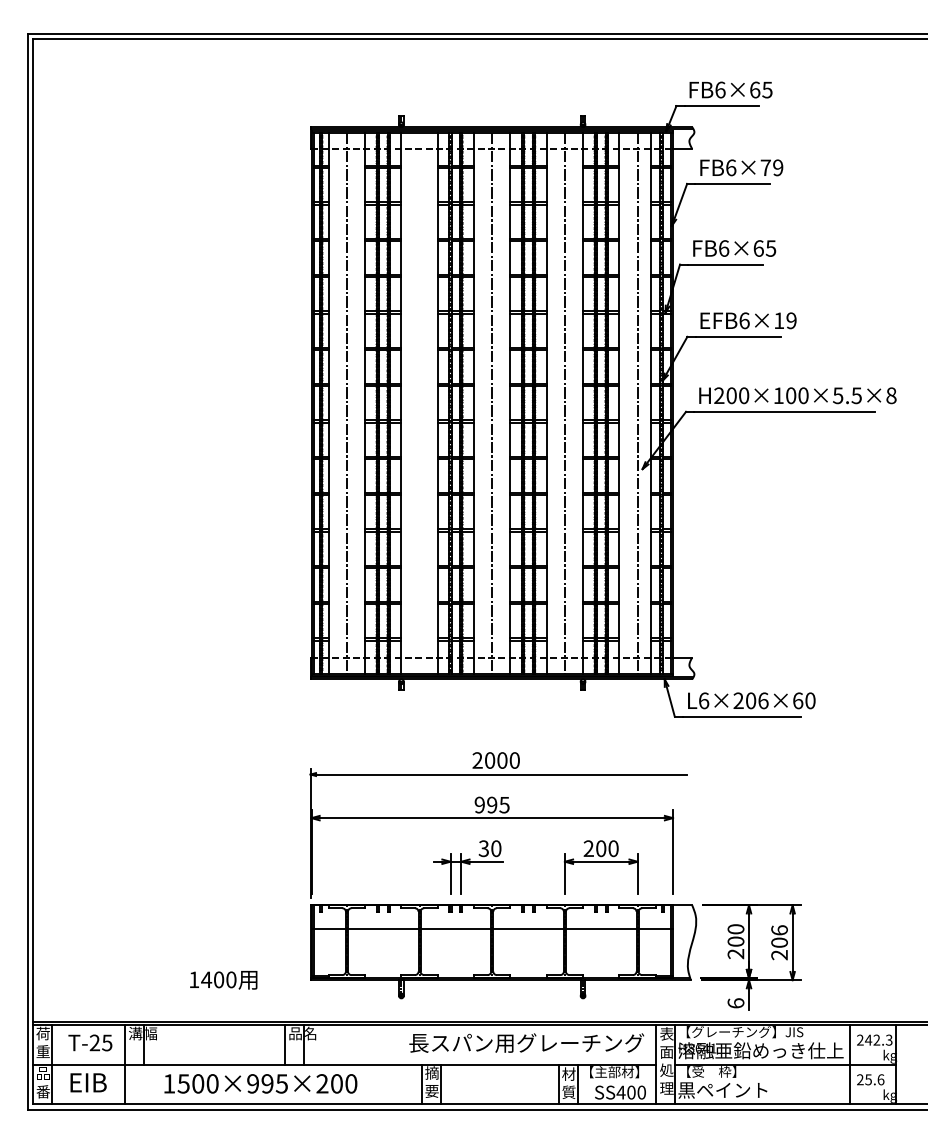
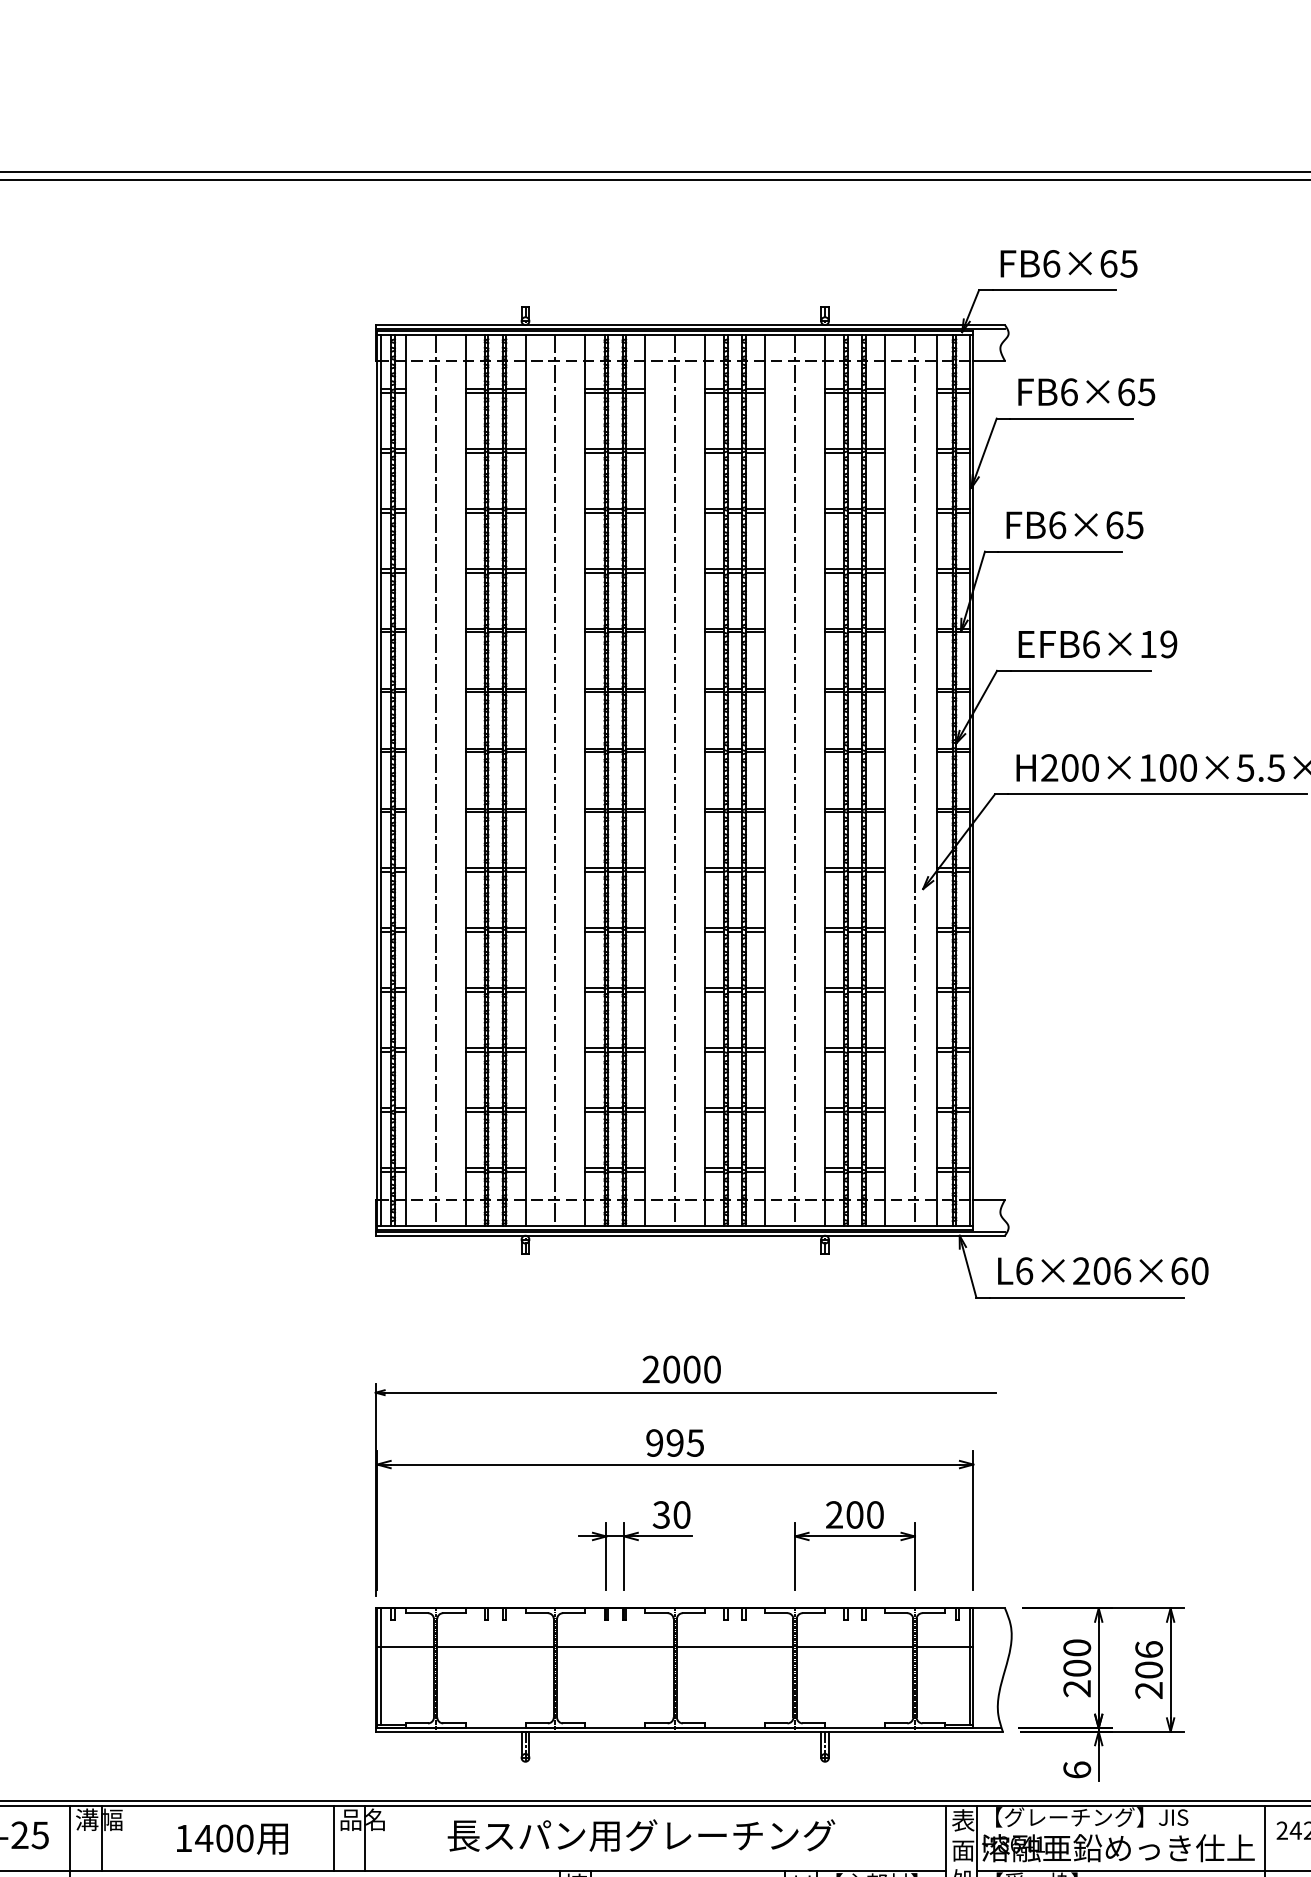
text: (771, 167) -> (1135, 391), FB6×79 -> FB6×65
line: (419, 402) -> (555, 779), added
text: (223, 980) -> (232, 1839), moved
text: (526, 1042) -> (641, 1834), moved

